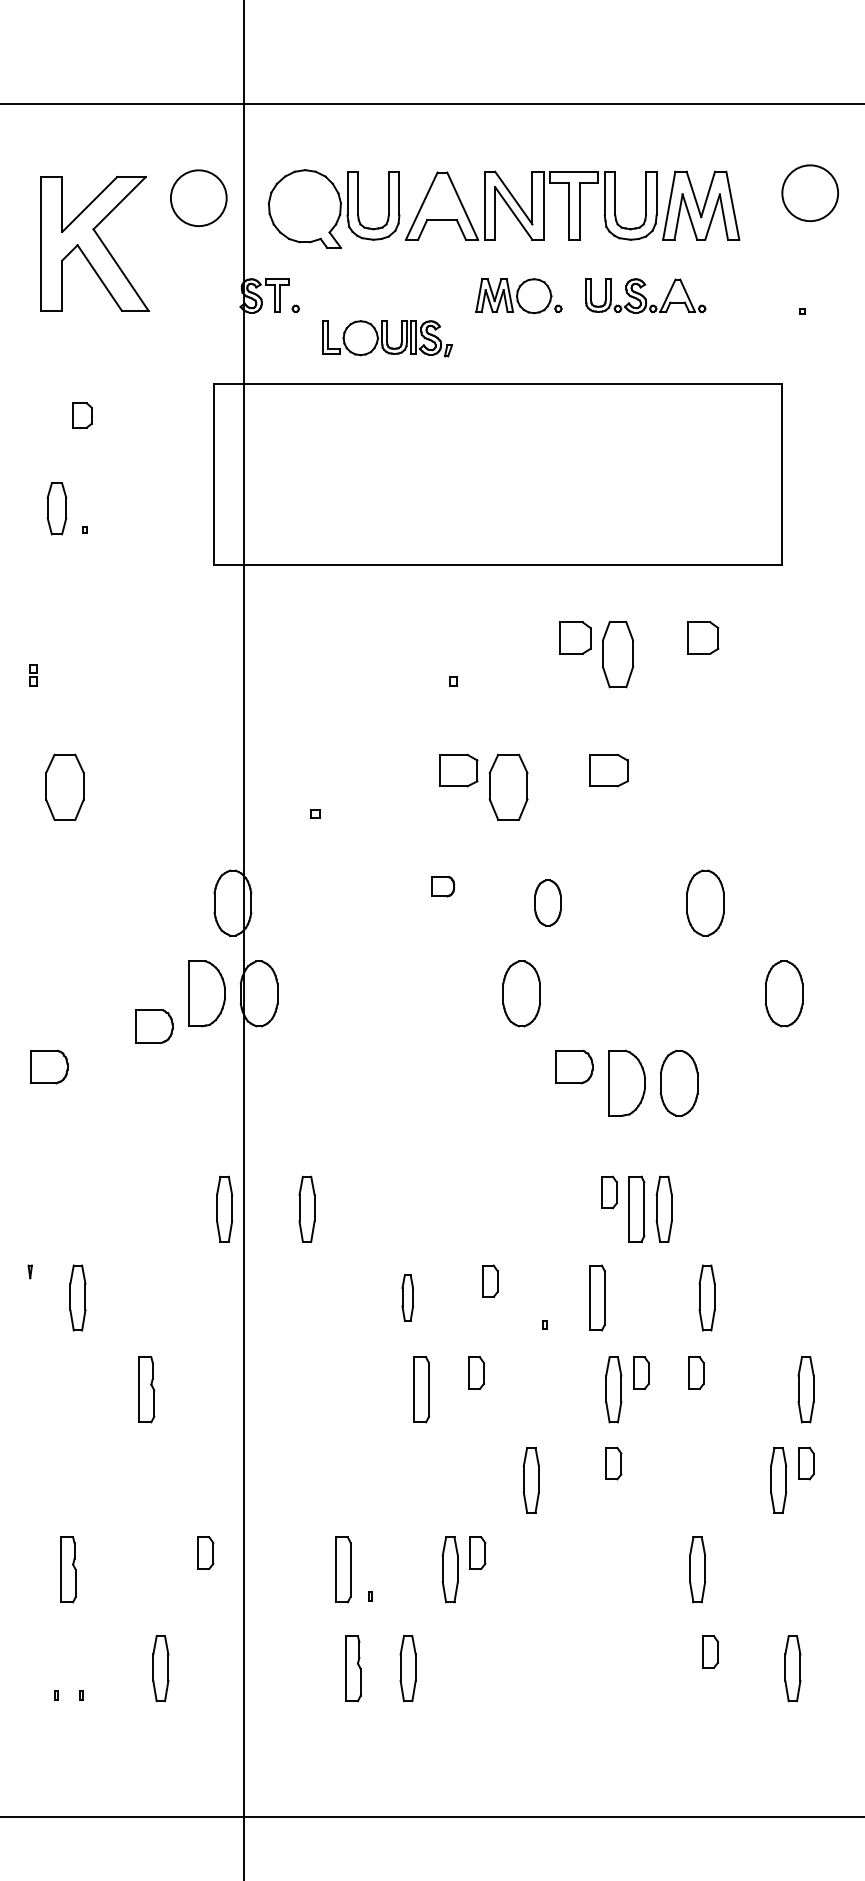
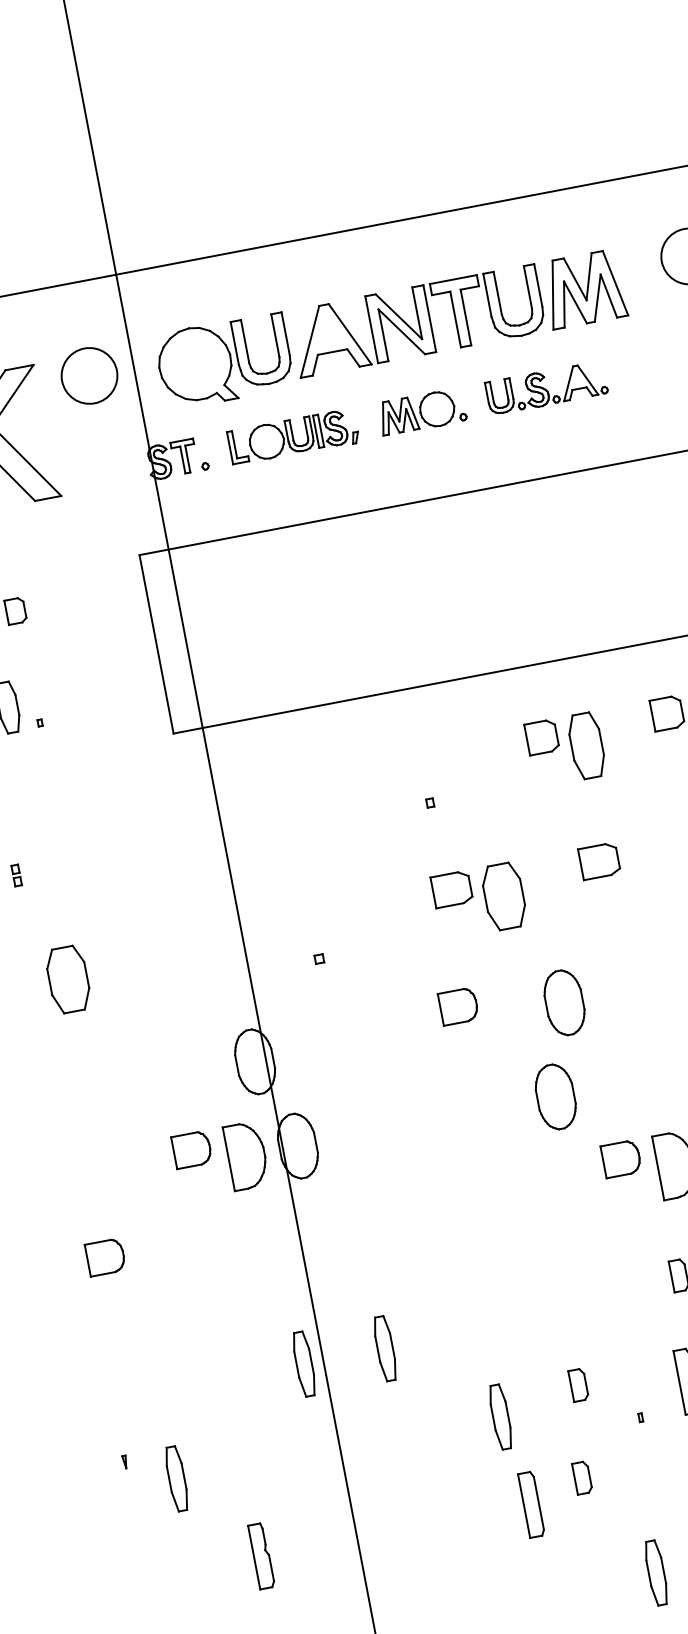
part: (387, 338) -> (293, 437), moved
part: (443, 886) -> (458, 1006), size x1.67
part: (547, 902) -> (564, 1002), size x1.43
part: (154, 1026) -> (192, 1149), moved
part: (407, 1297) -> (500, 1416), size x1.43

